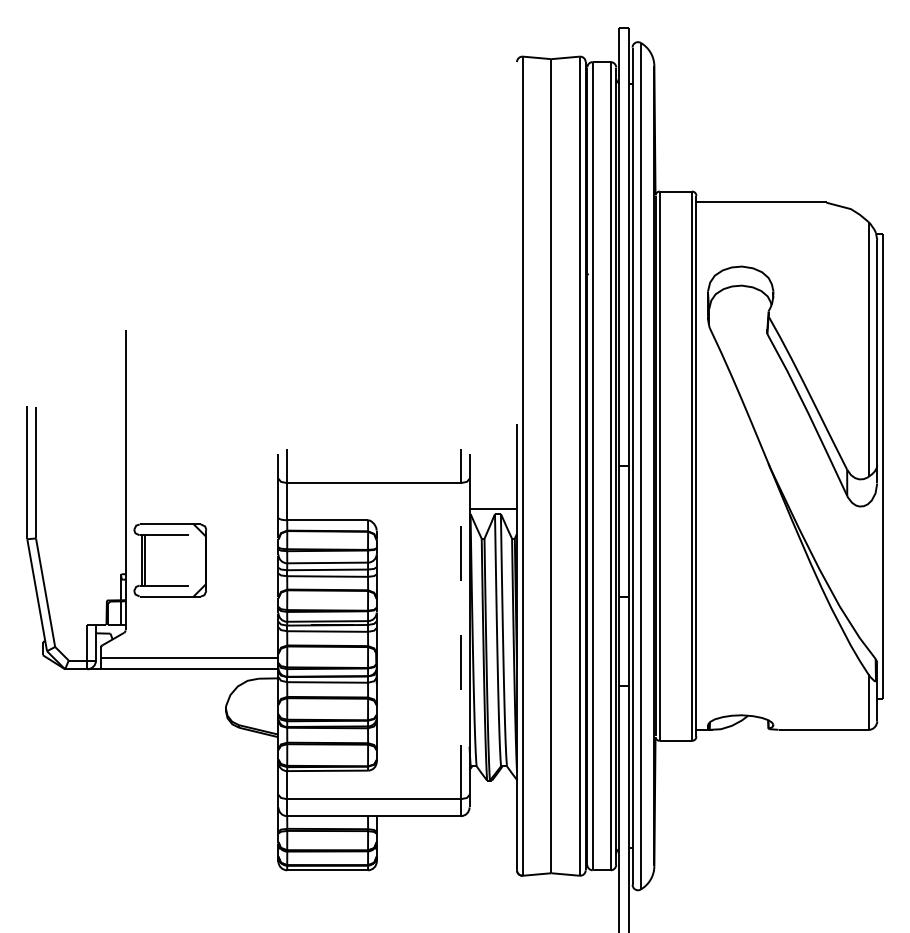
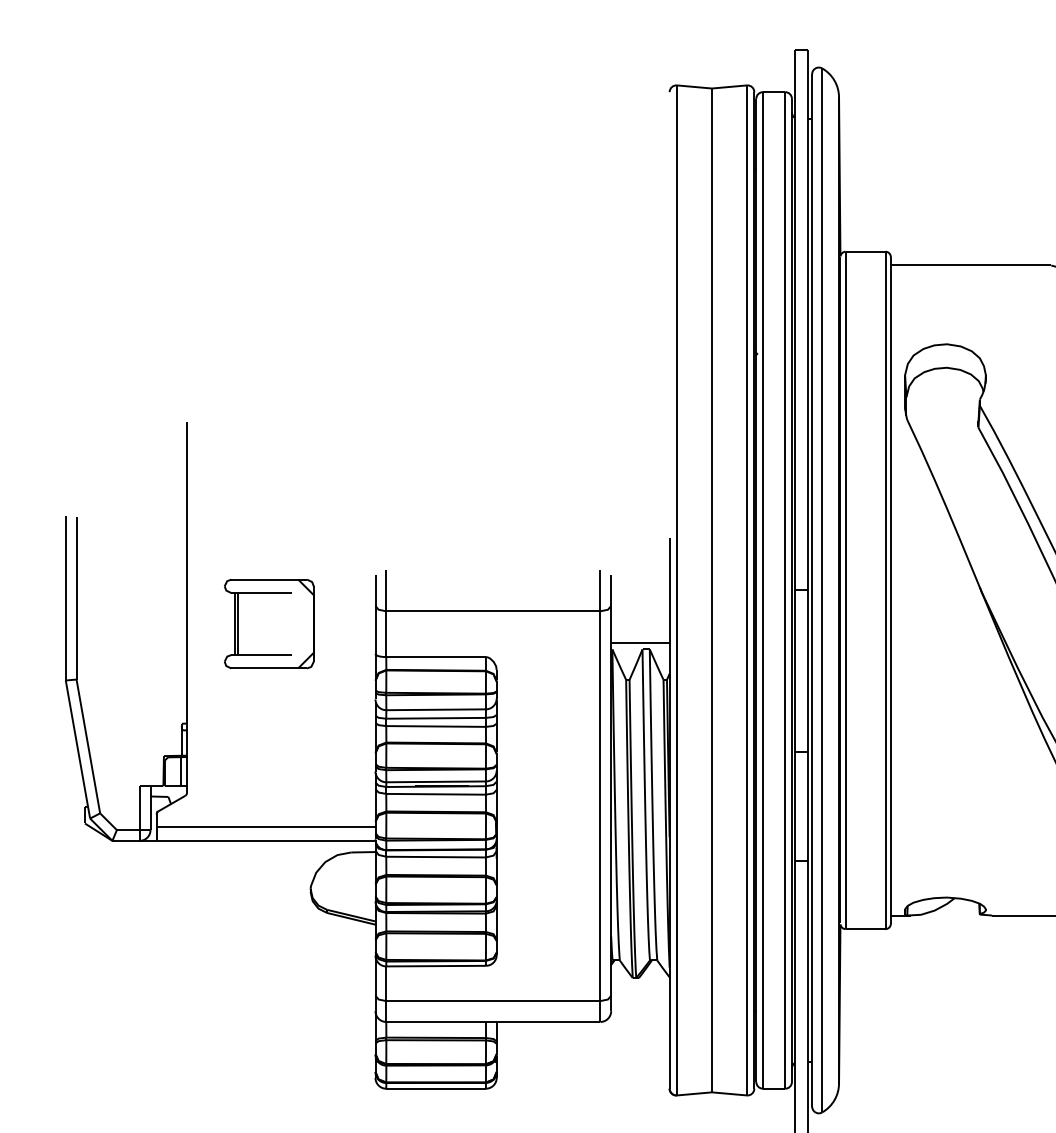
part: (170, 560) -> (269, 624), moved
line: (460, 640) -> (599, 805), dashed -> solid

